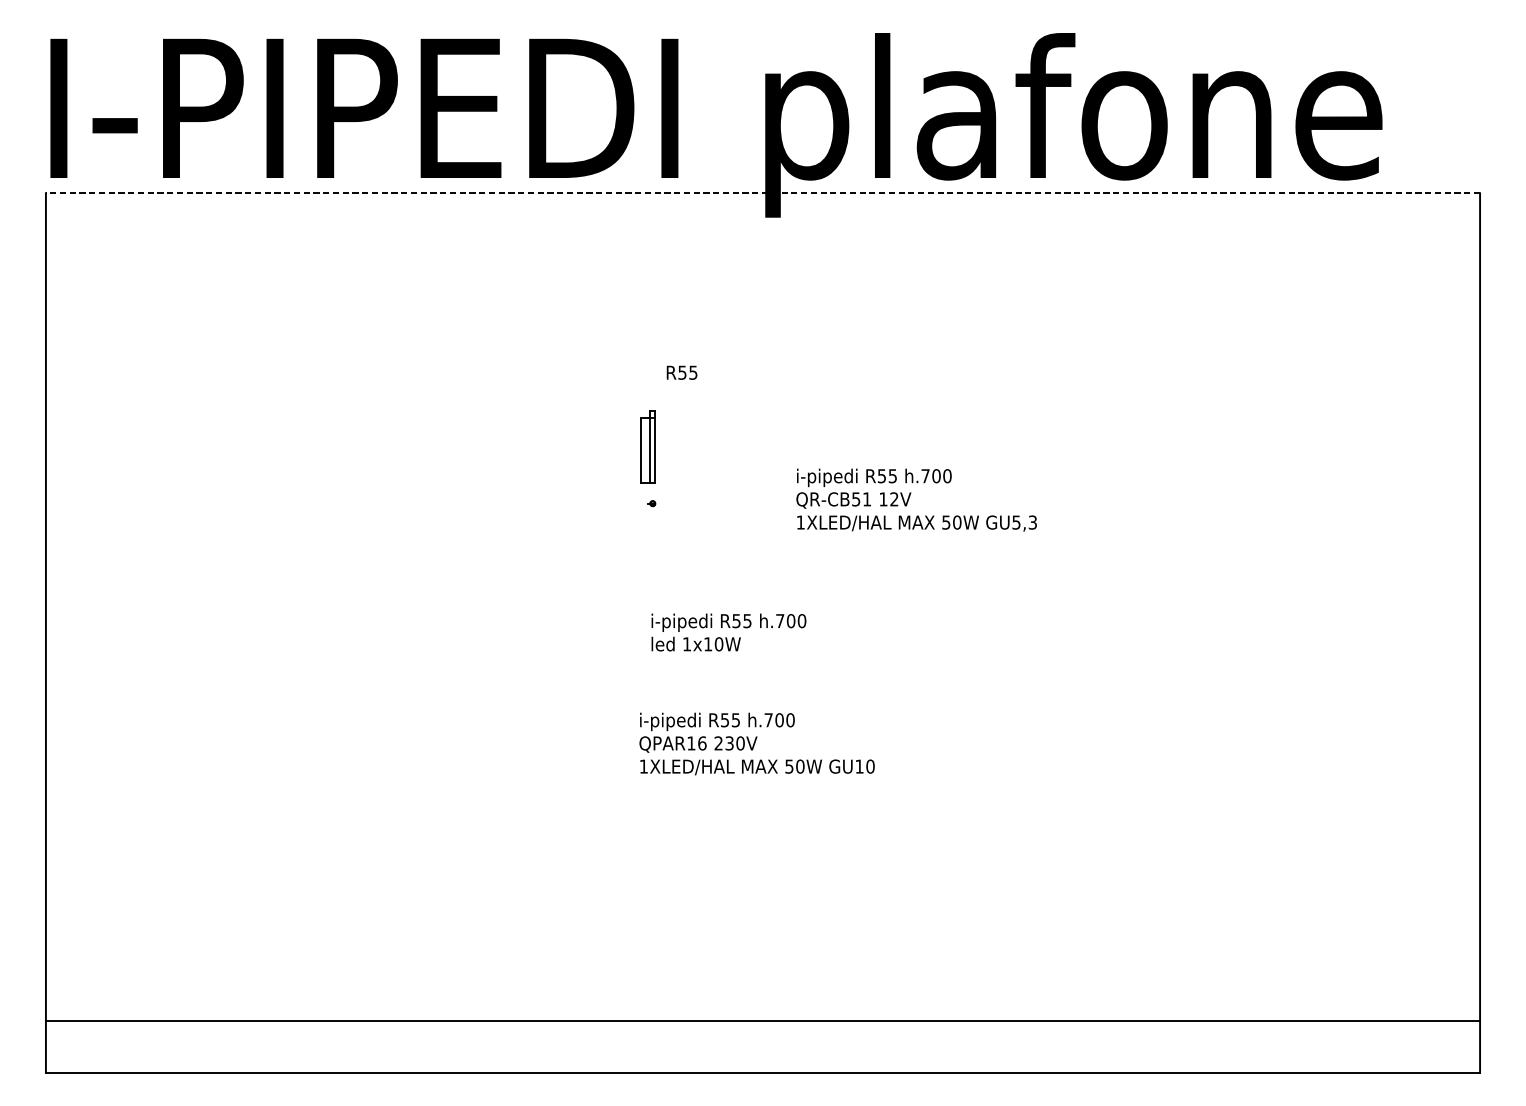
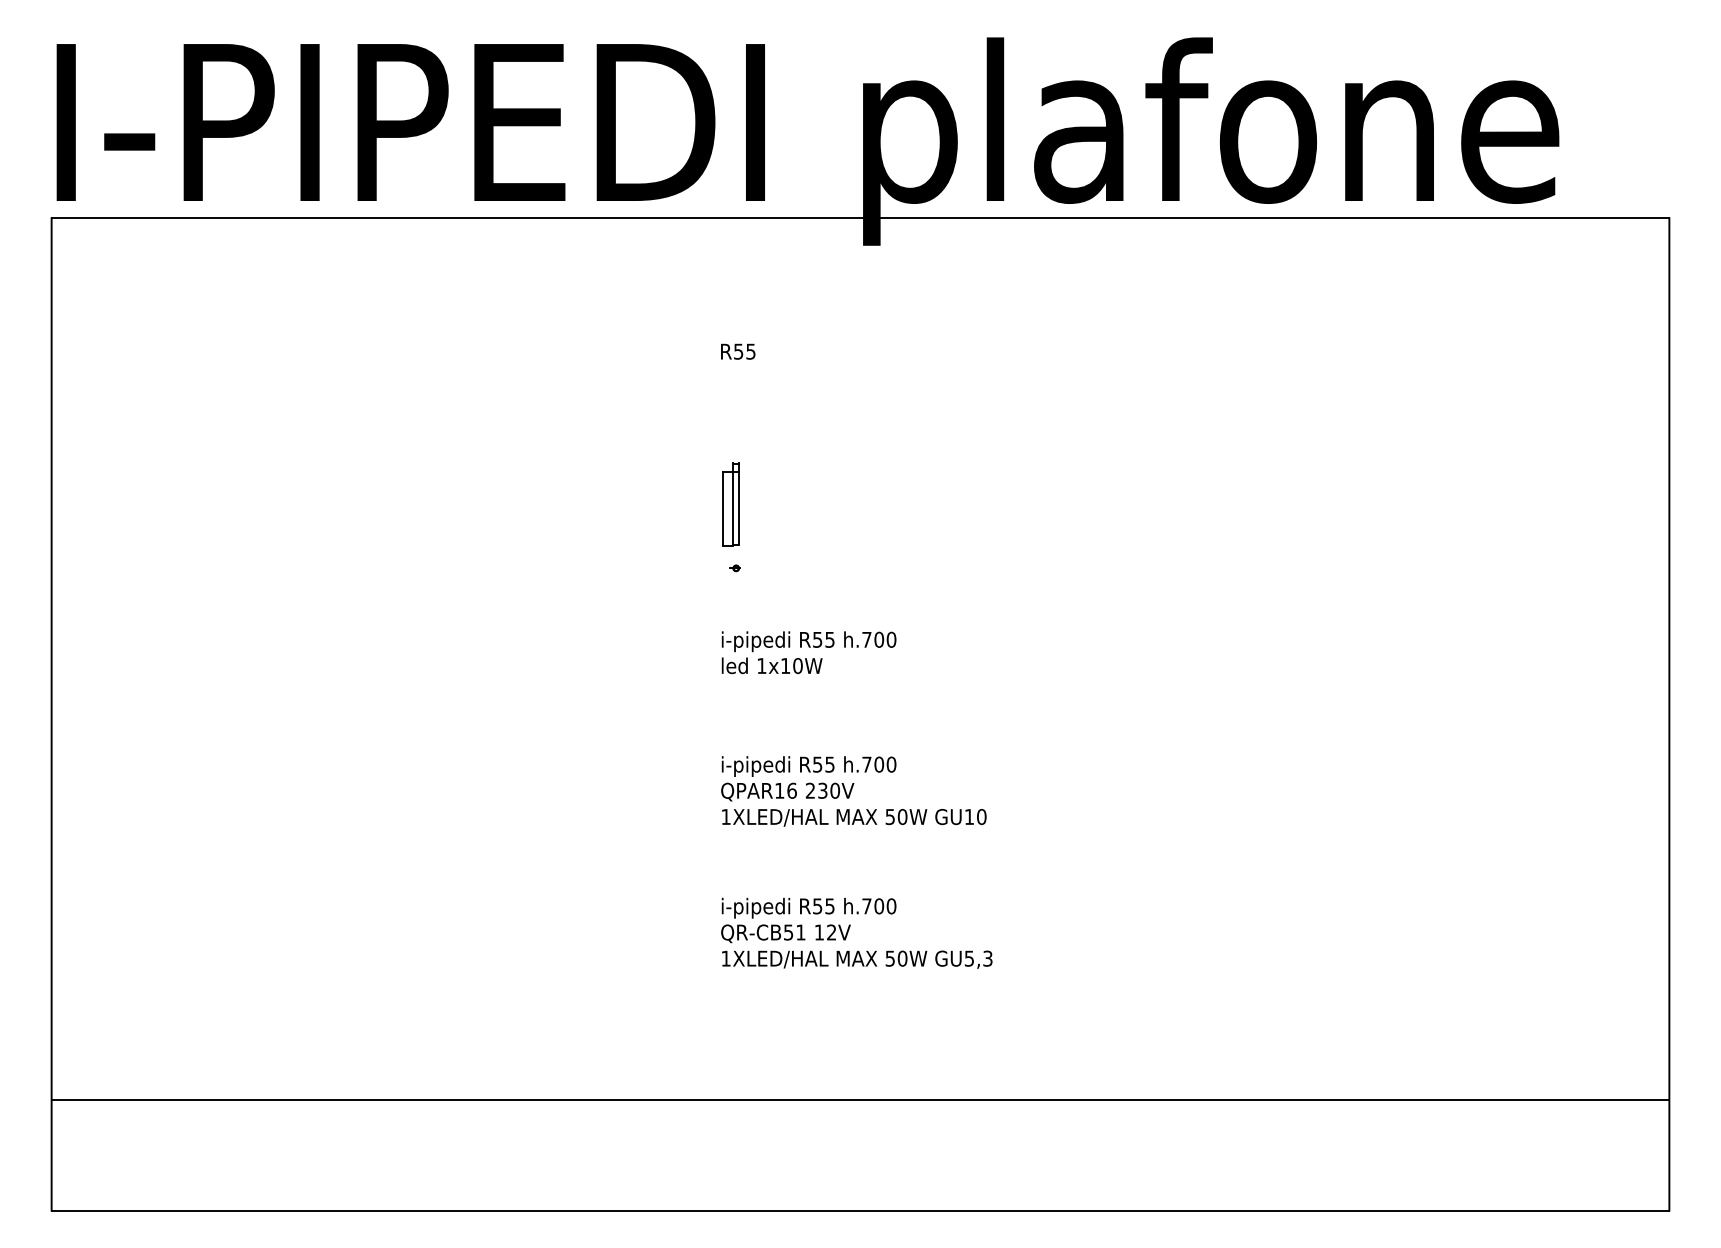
line: (763, 193) -> (860, 218), dashed -> solid
text: (682, 372) -> (738, 351), moved
text: (916, 499) -> (856, 932), moved
text: (728, 632) -> (808, 652), moved
text: (756, 744) -> (853, 791), moved
line: (763, 1021) -> (860, 1100), moved

